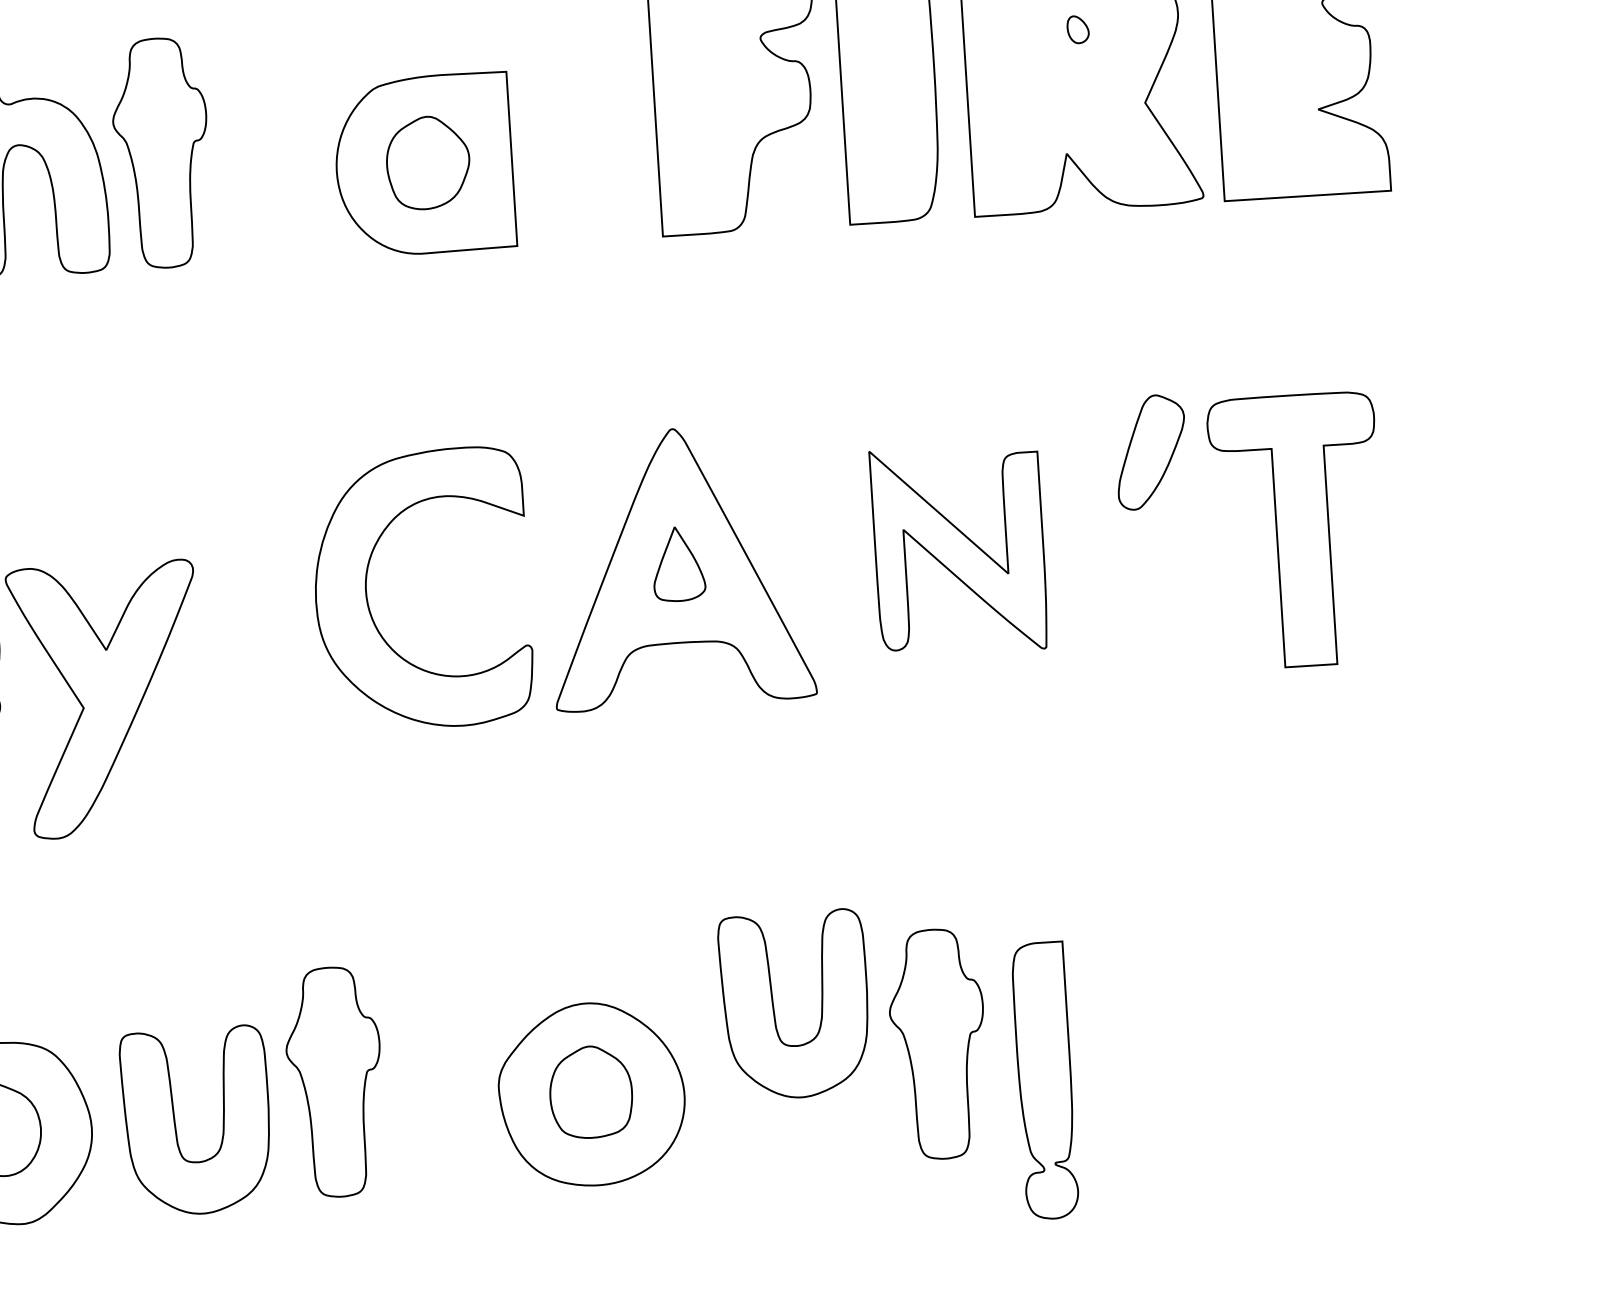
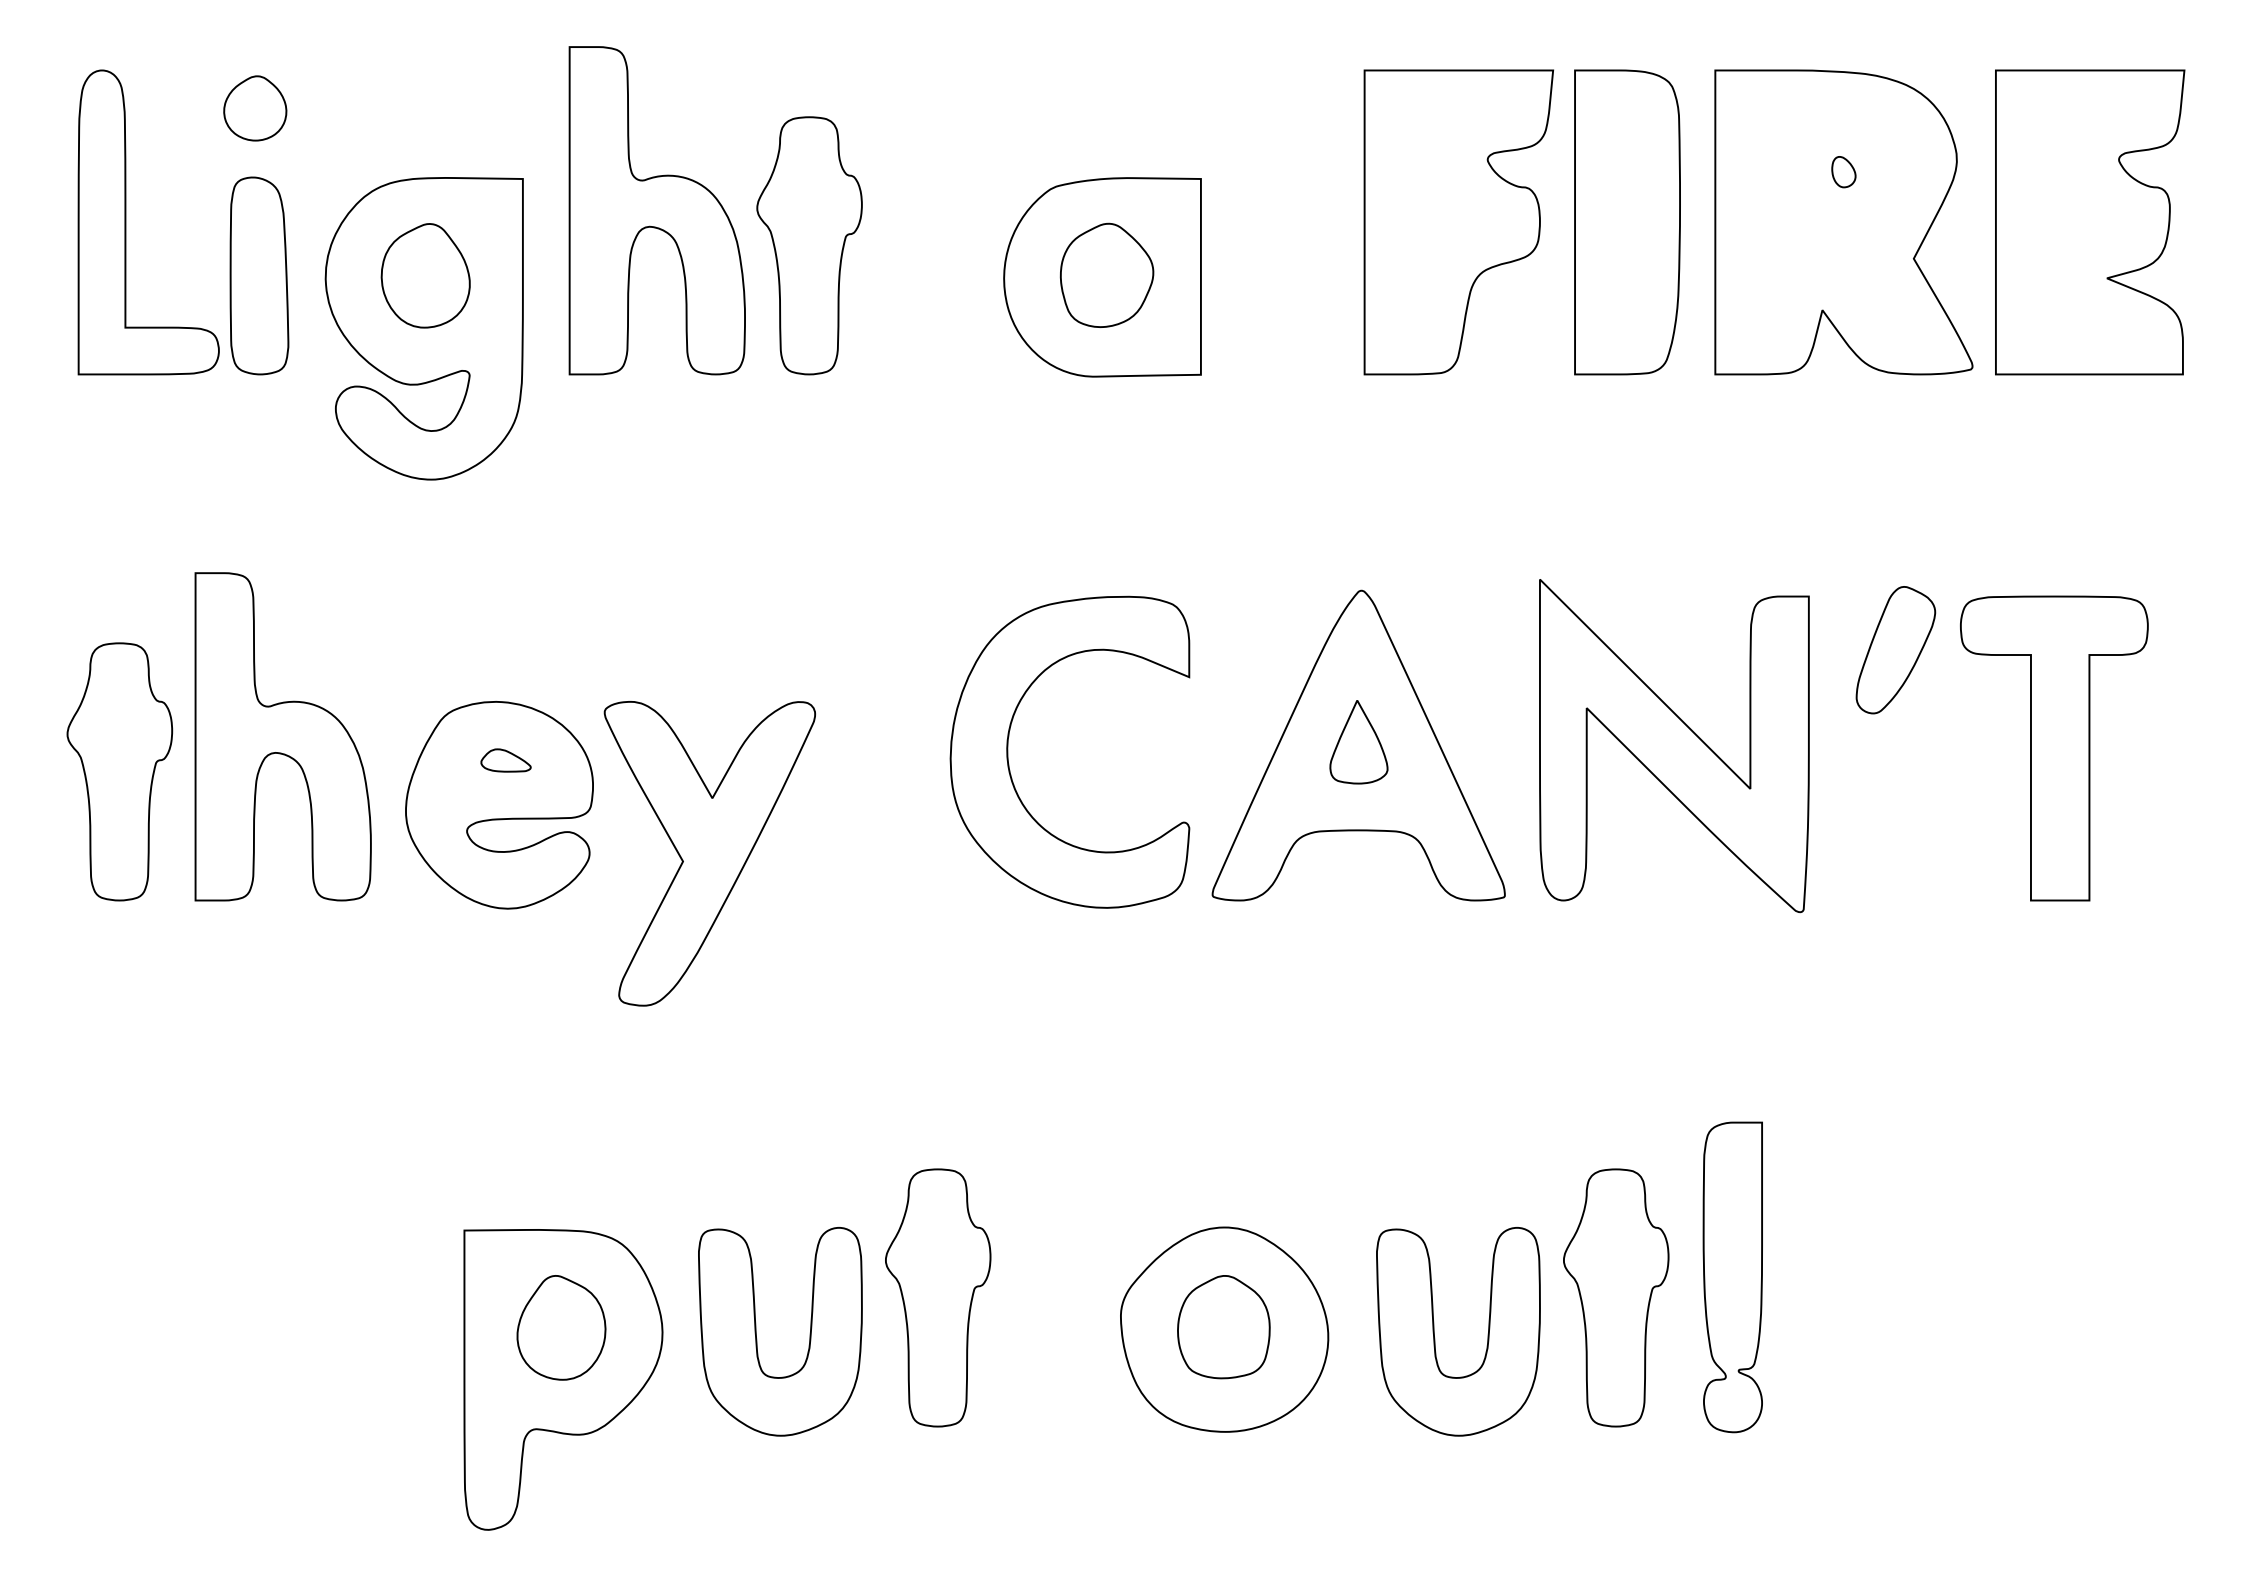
part: (959, 550) -> (1674, 746), size x1.43
part: (773, 1005) -> (1434, 1331), moved
part: (1044, 1080) -> (1732, 1277), moved

